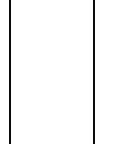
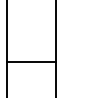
line: (50, 105) -> (30, 62), added

